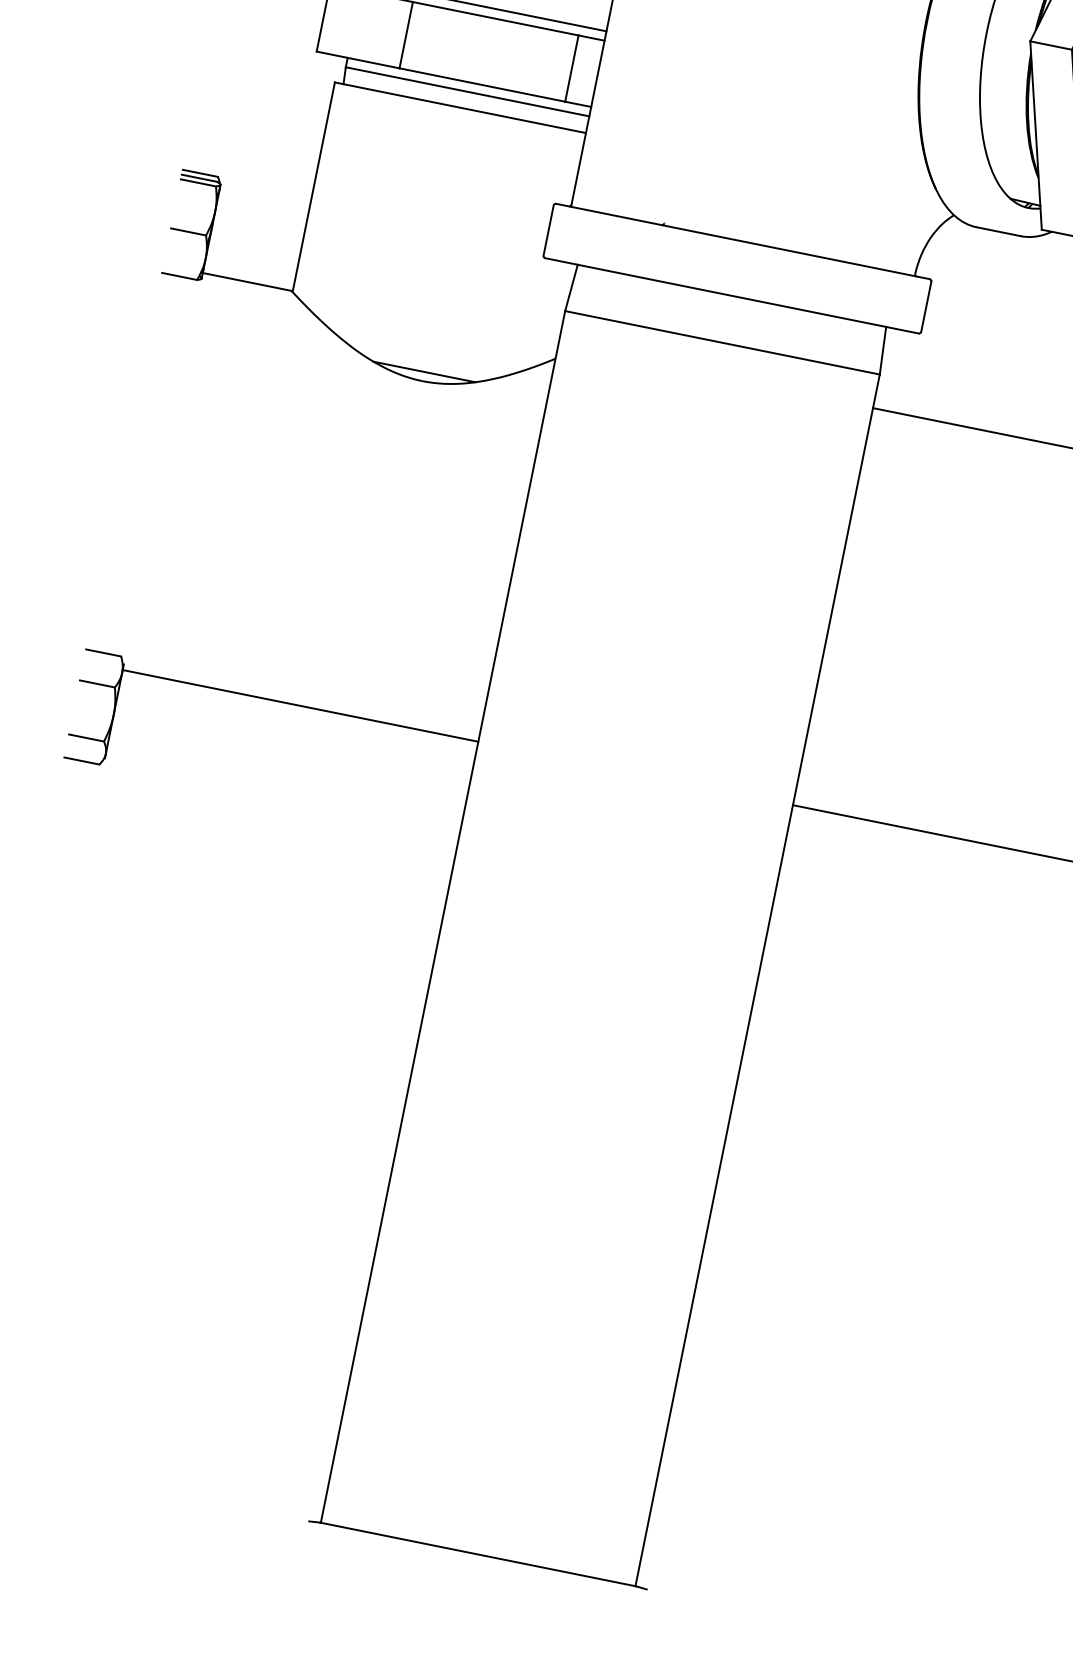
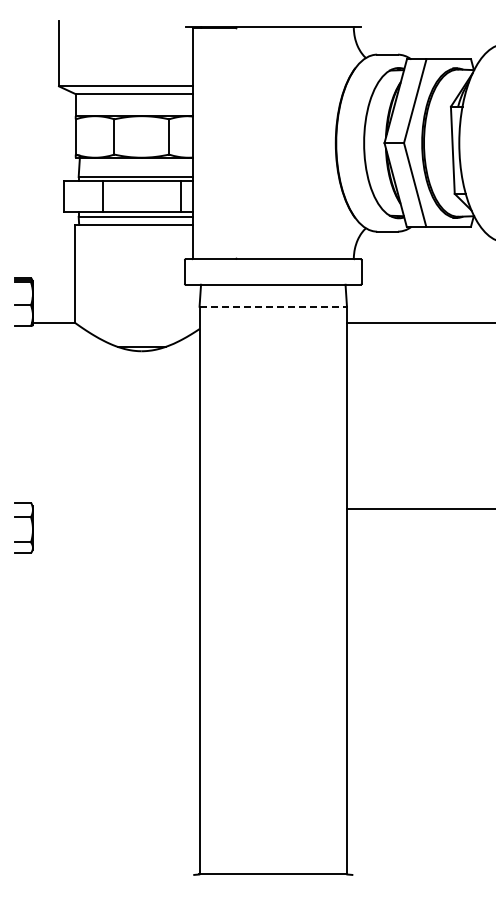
line: (723, 342) -> (273, 306), solid -> dashed
line: (298, 705) -> (115, 508), removed

